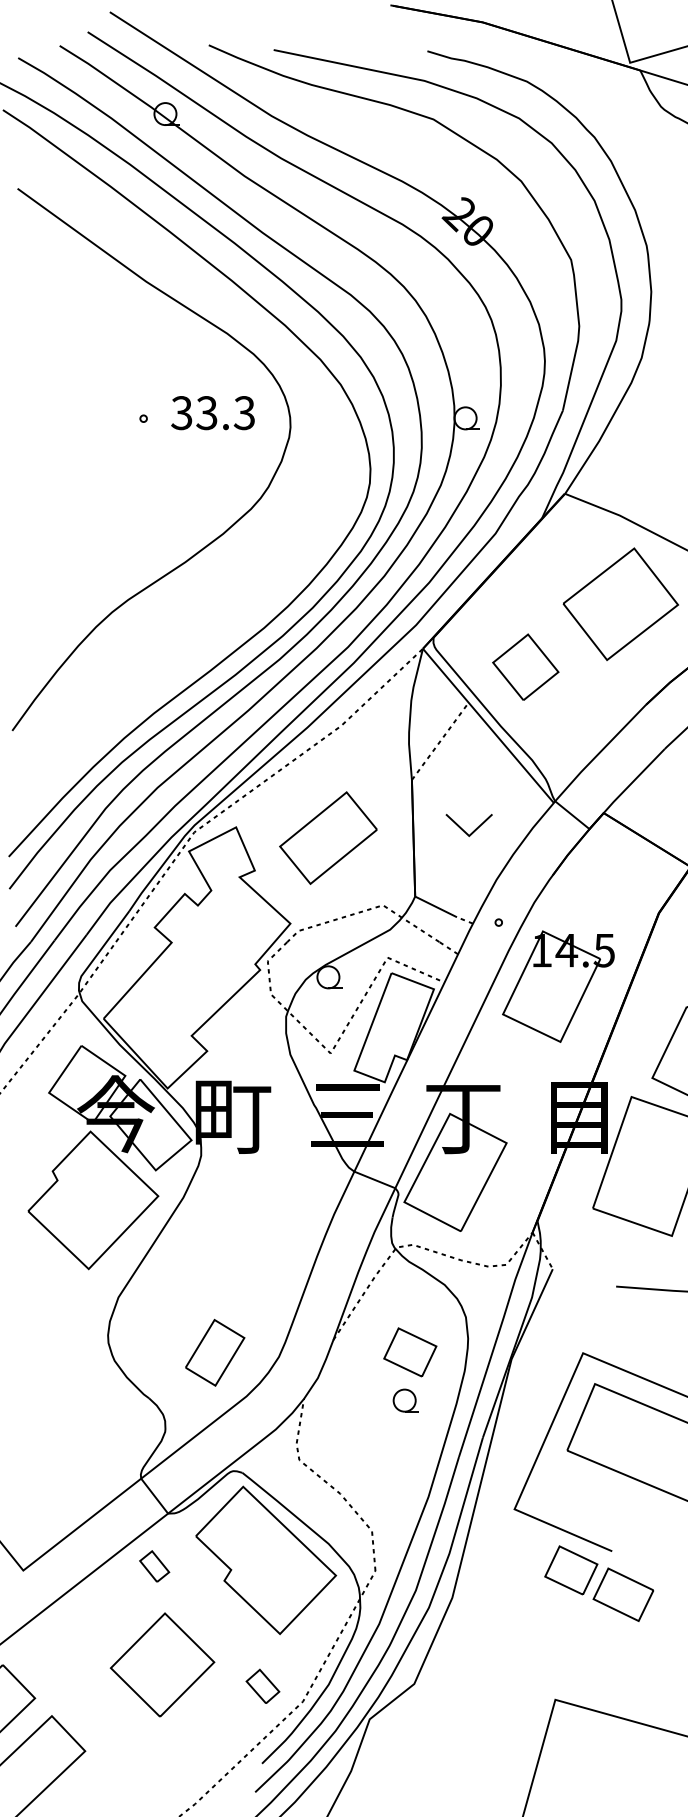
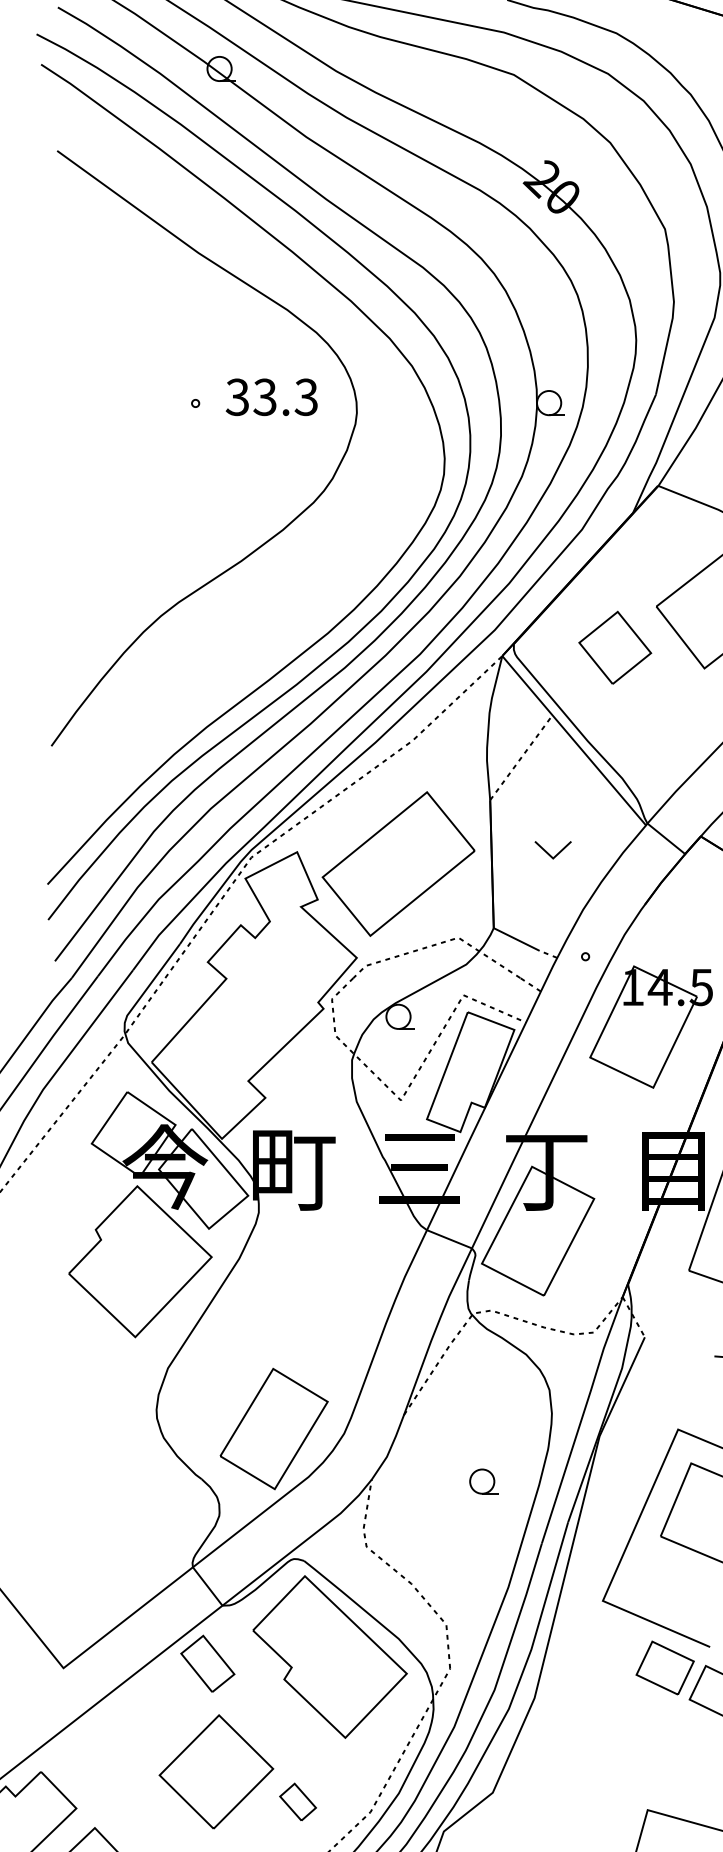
part: (525, 666) -> (614, 646), moved
part: (469, 825) -> (553, 850), size x0.71
part: (328, 837) -> (398, 863), size x1.43
part: (214, 1352) -> (273, 1428), size x1.67
part: (410, 1352) -> (488, 1428), removed
part: (154, 1566) -> (207, 1663), size x1.67
part: (262, 1685) -> (297, 1800), moved

